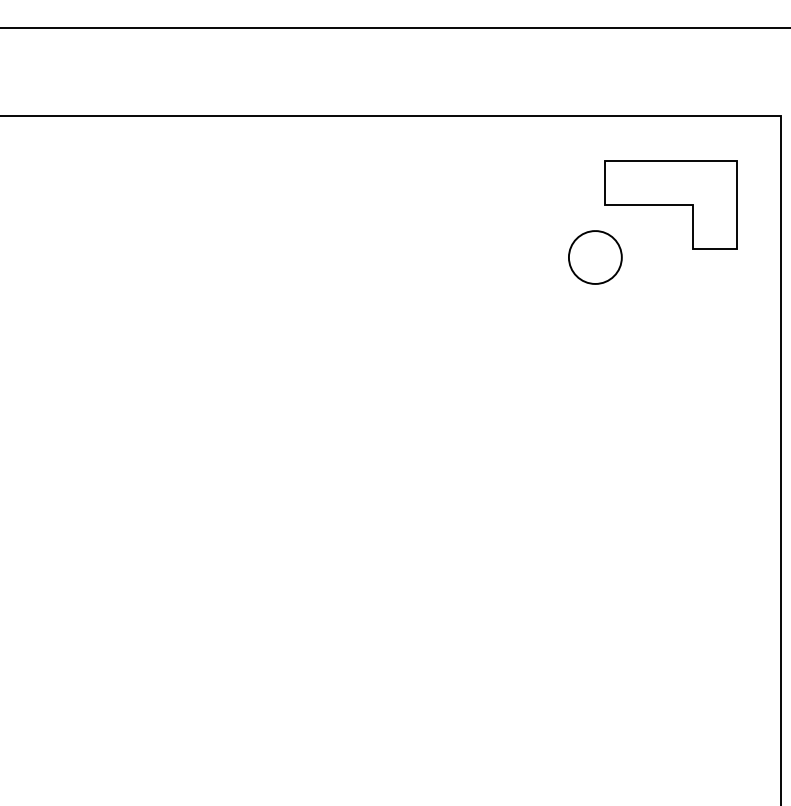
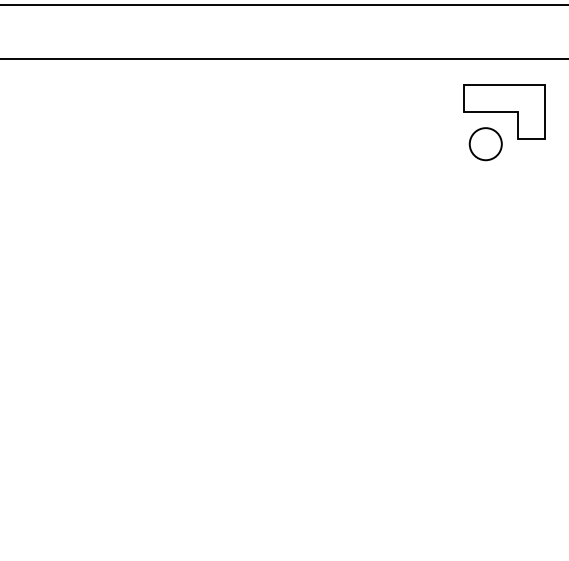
part: (594, 258) -> (485, 144), moved

